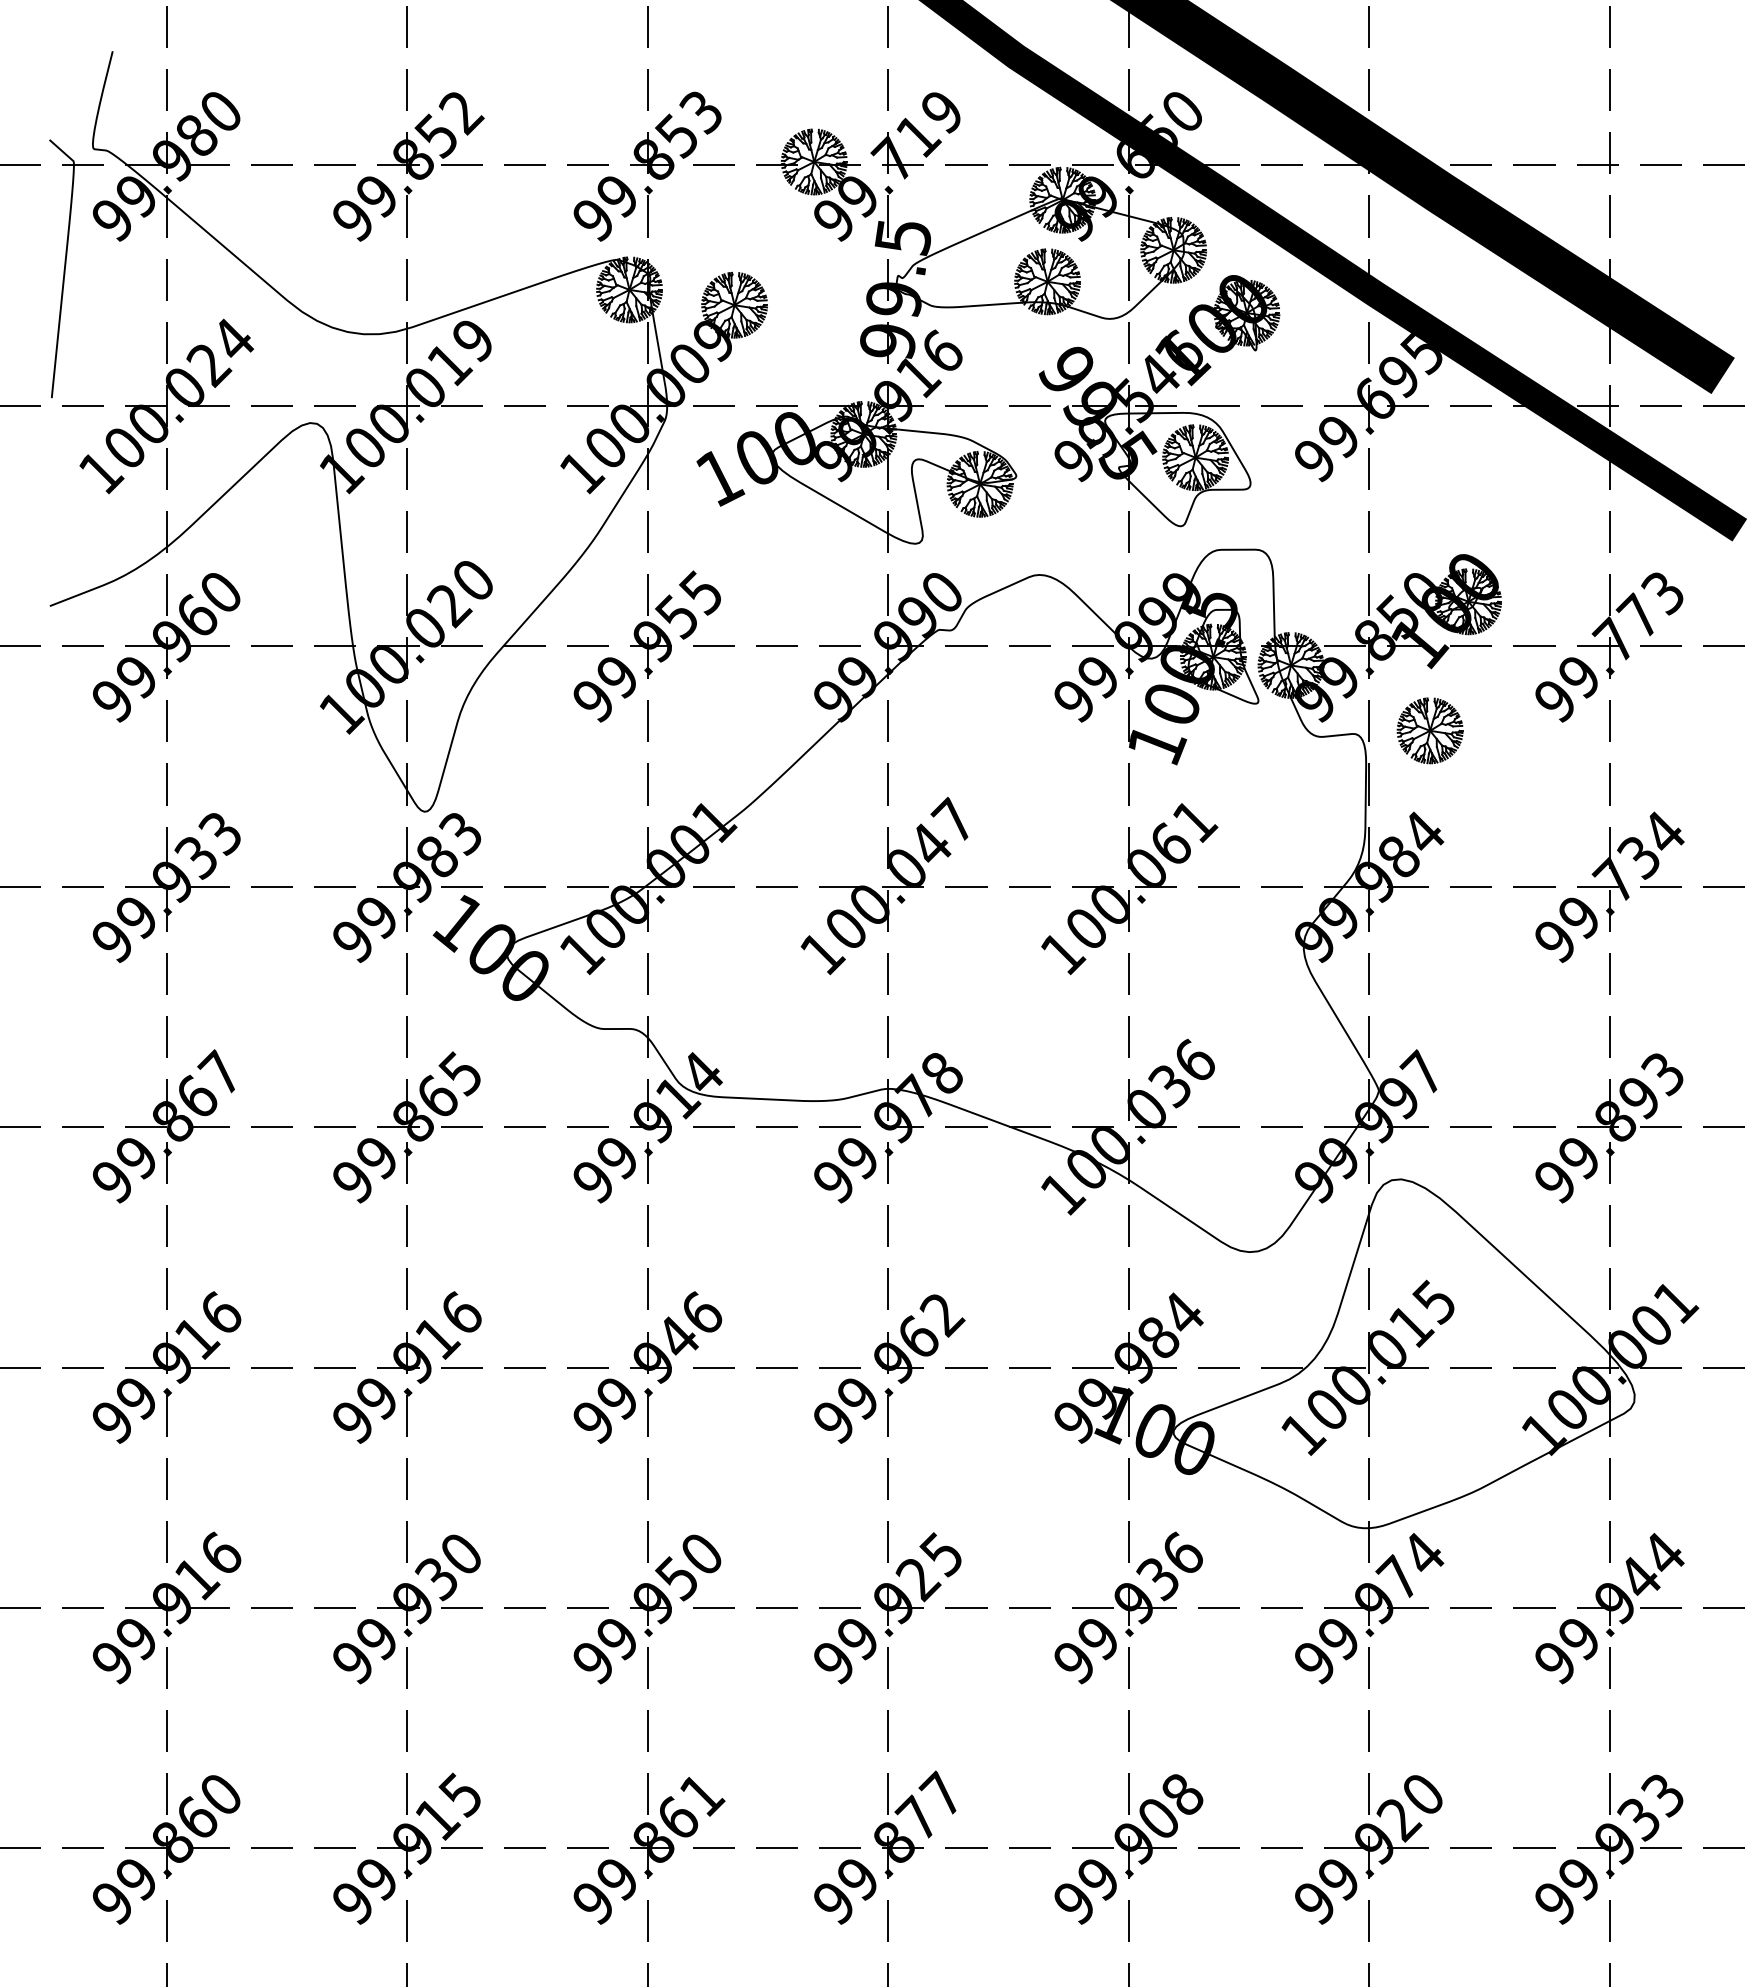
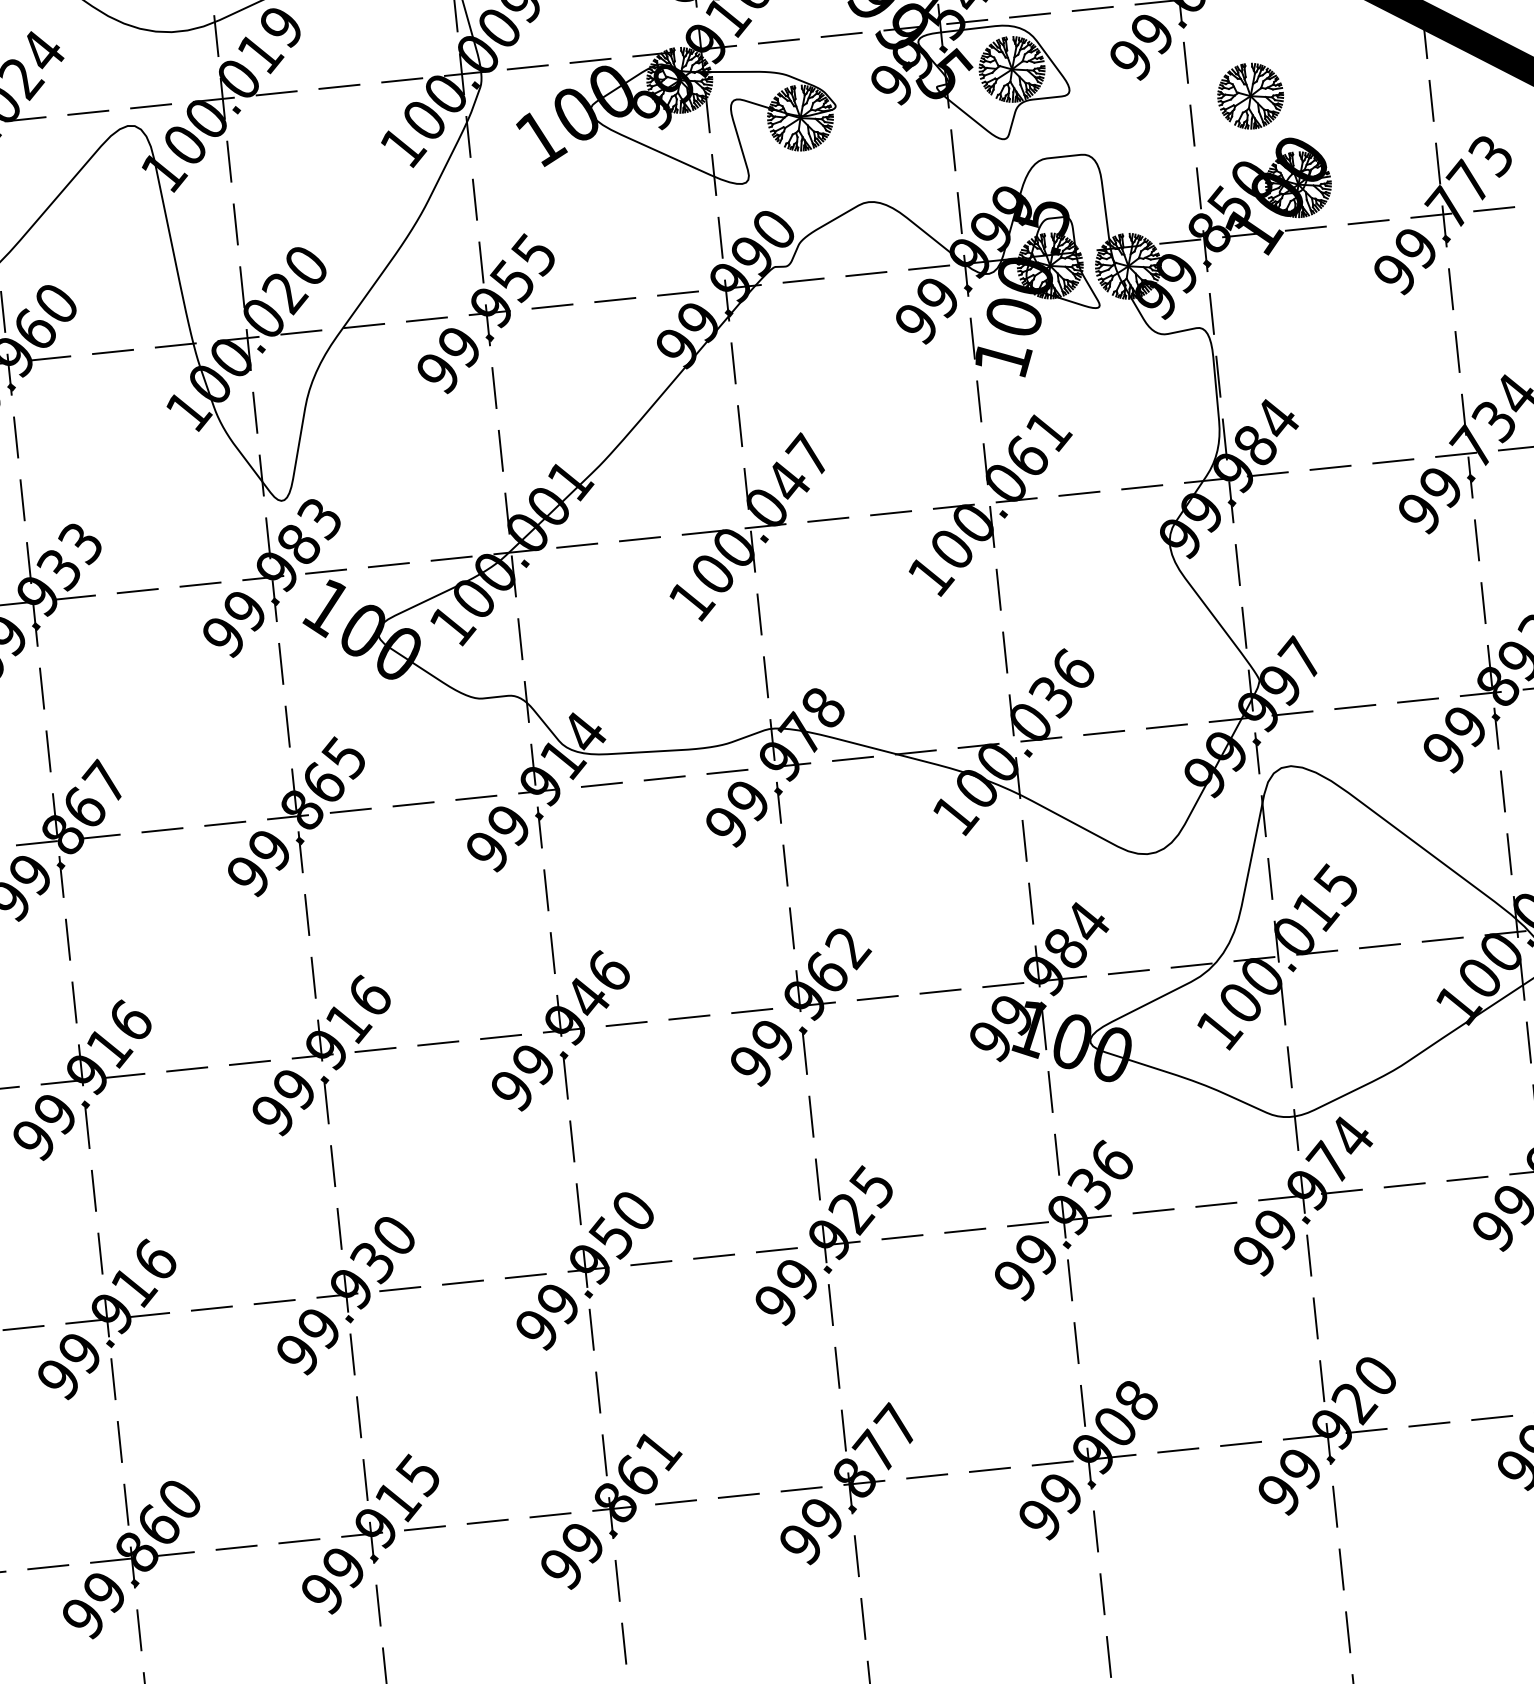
part: (1429, 730) -> (1249, 95), moved

